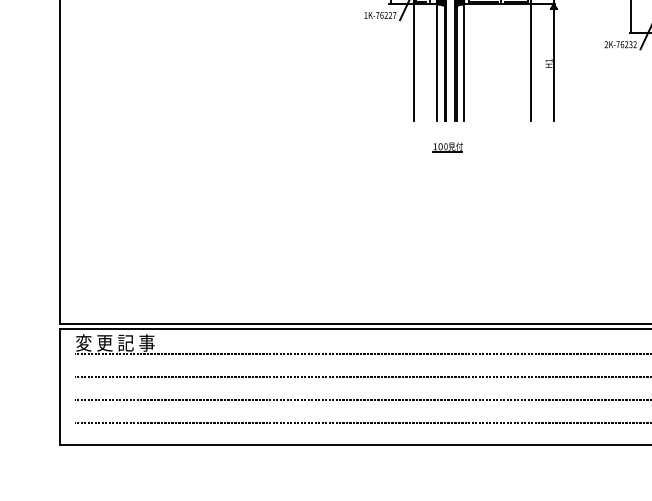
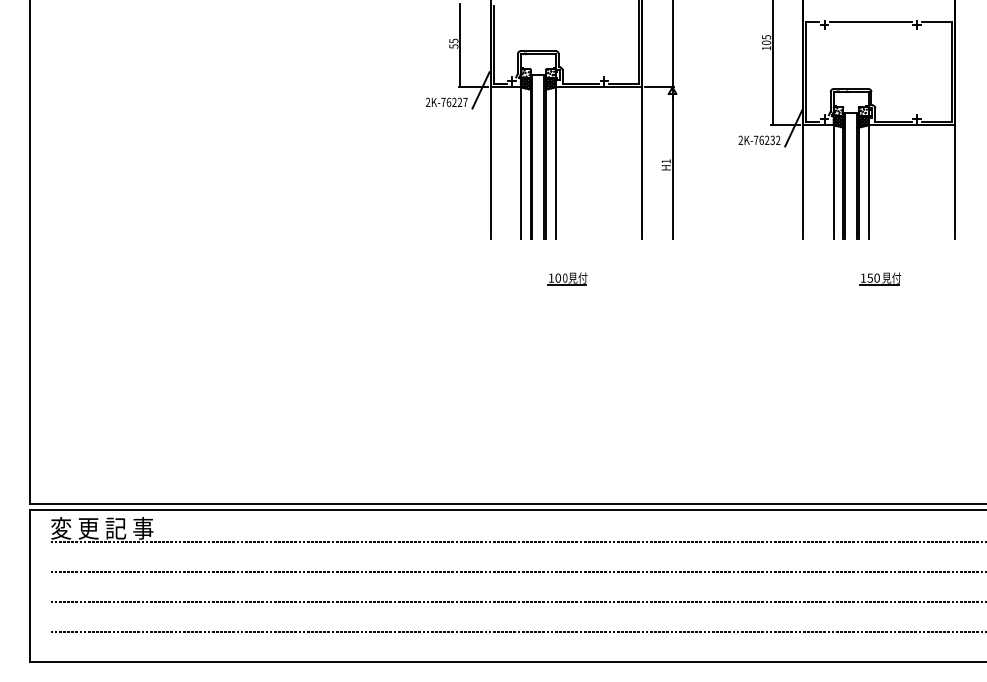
text: (365, 14) -> (427, 101), 1K-76227 -> 2K-76227
part: (447, 147) -> (567, 278), moved

